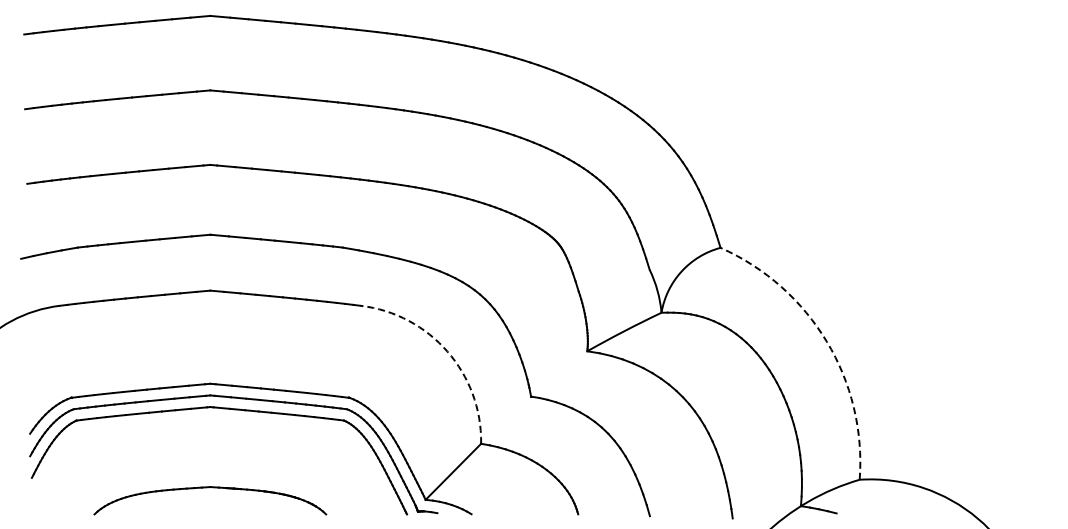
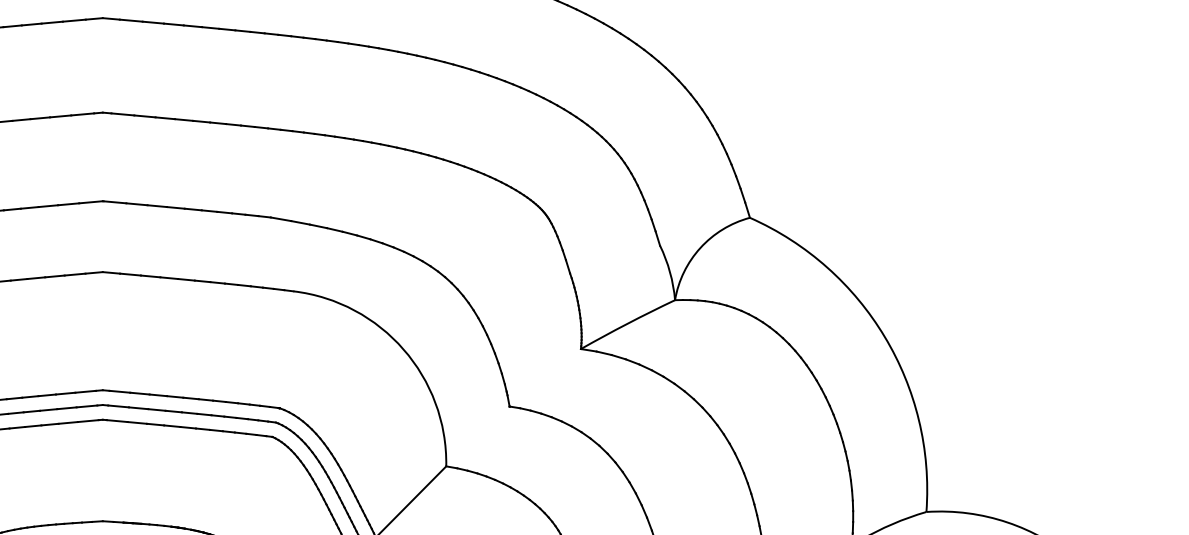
arc: (826, 341) -> (884, 336), dashed -> solid
arc: (447, 351) -> (403, 349), dashed -> solid

